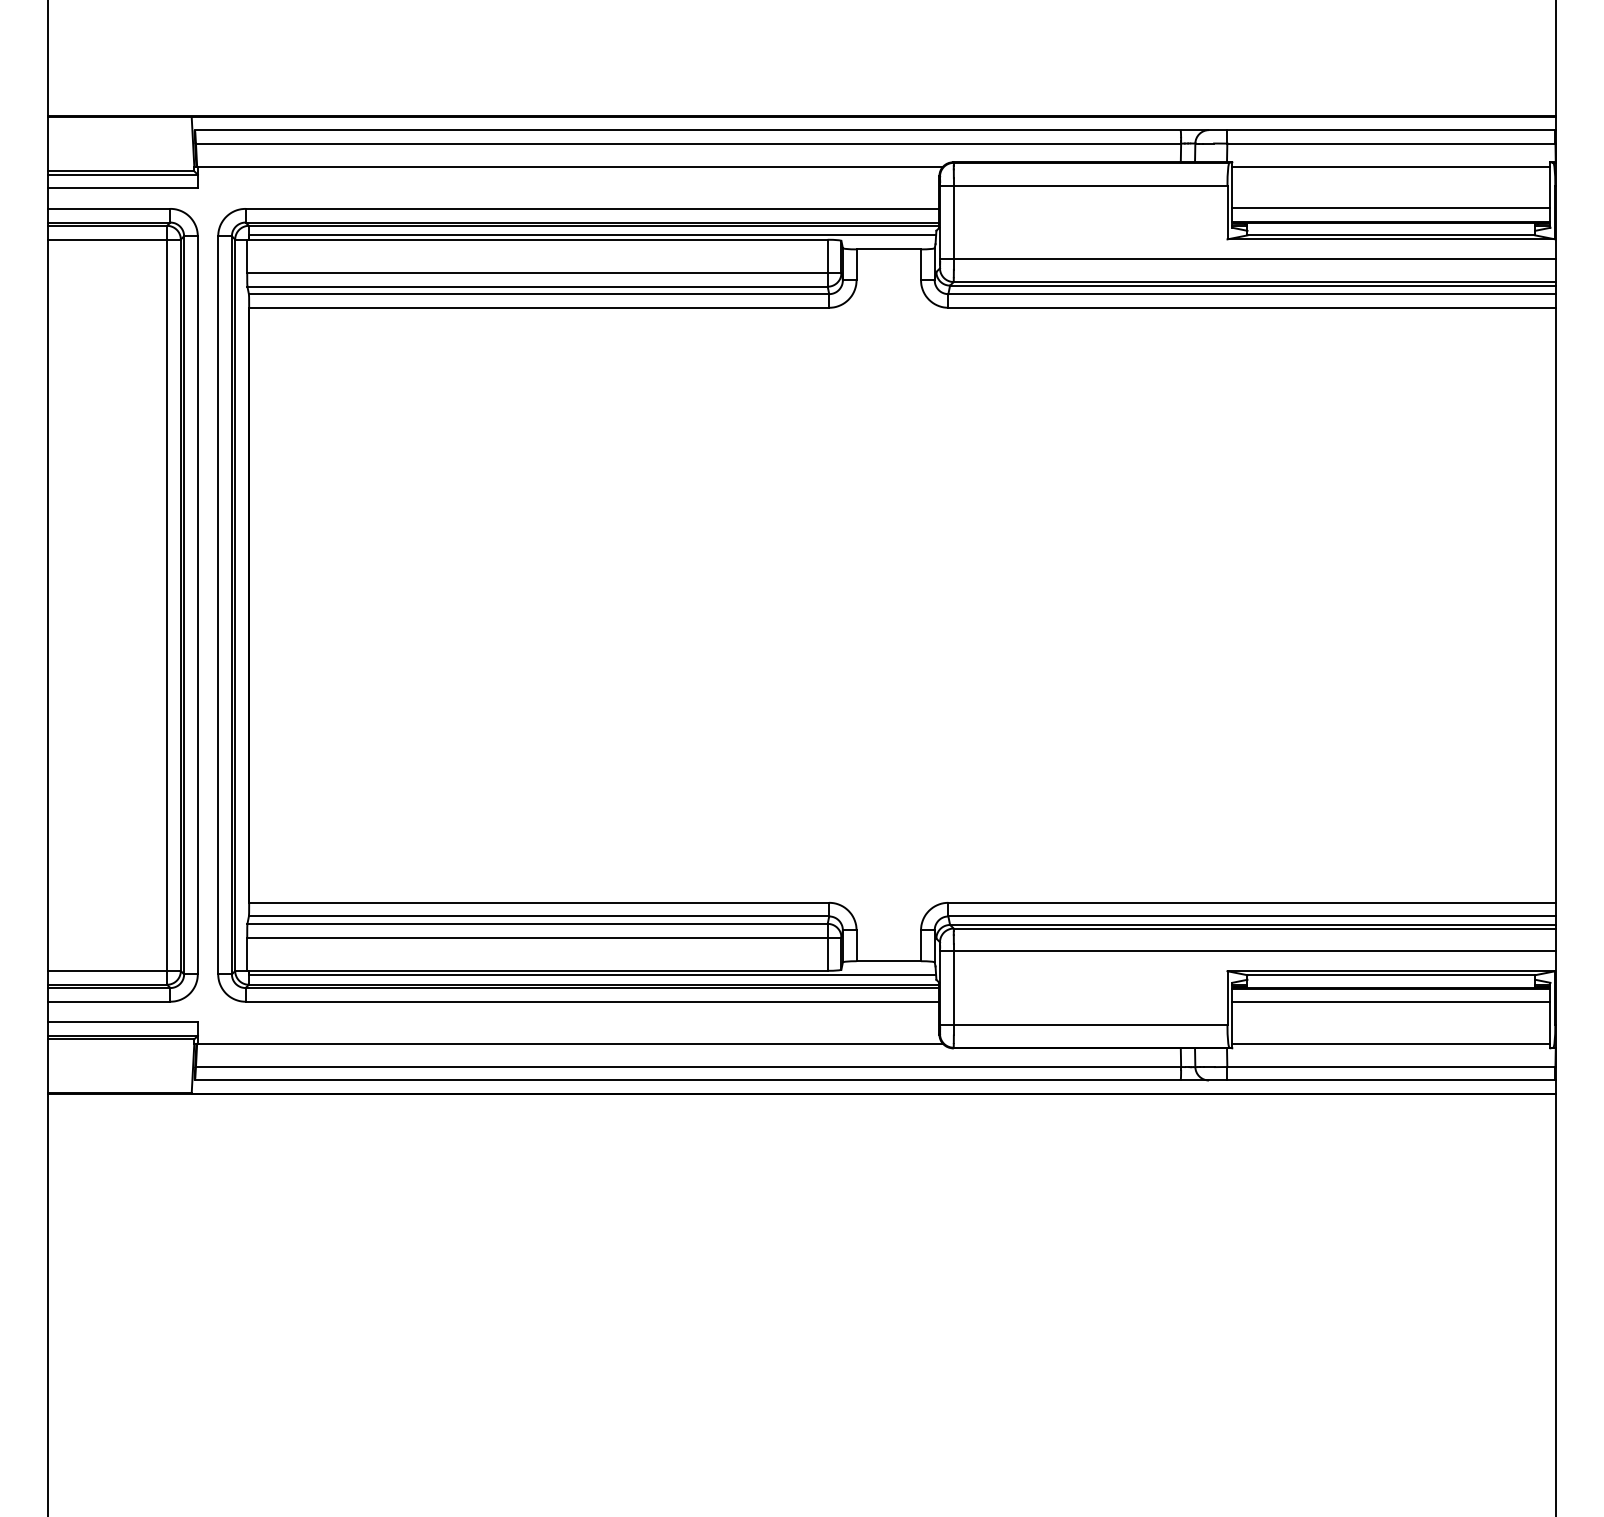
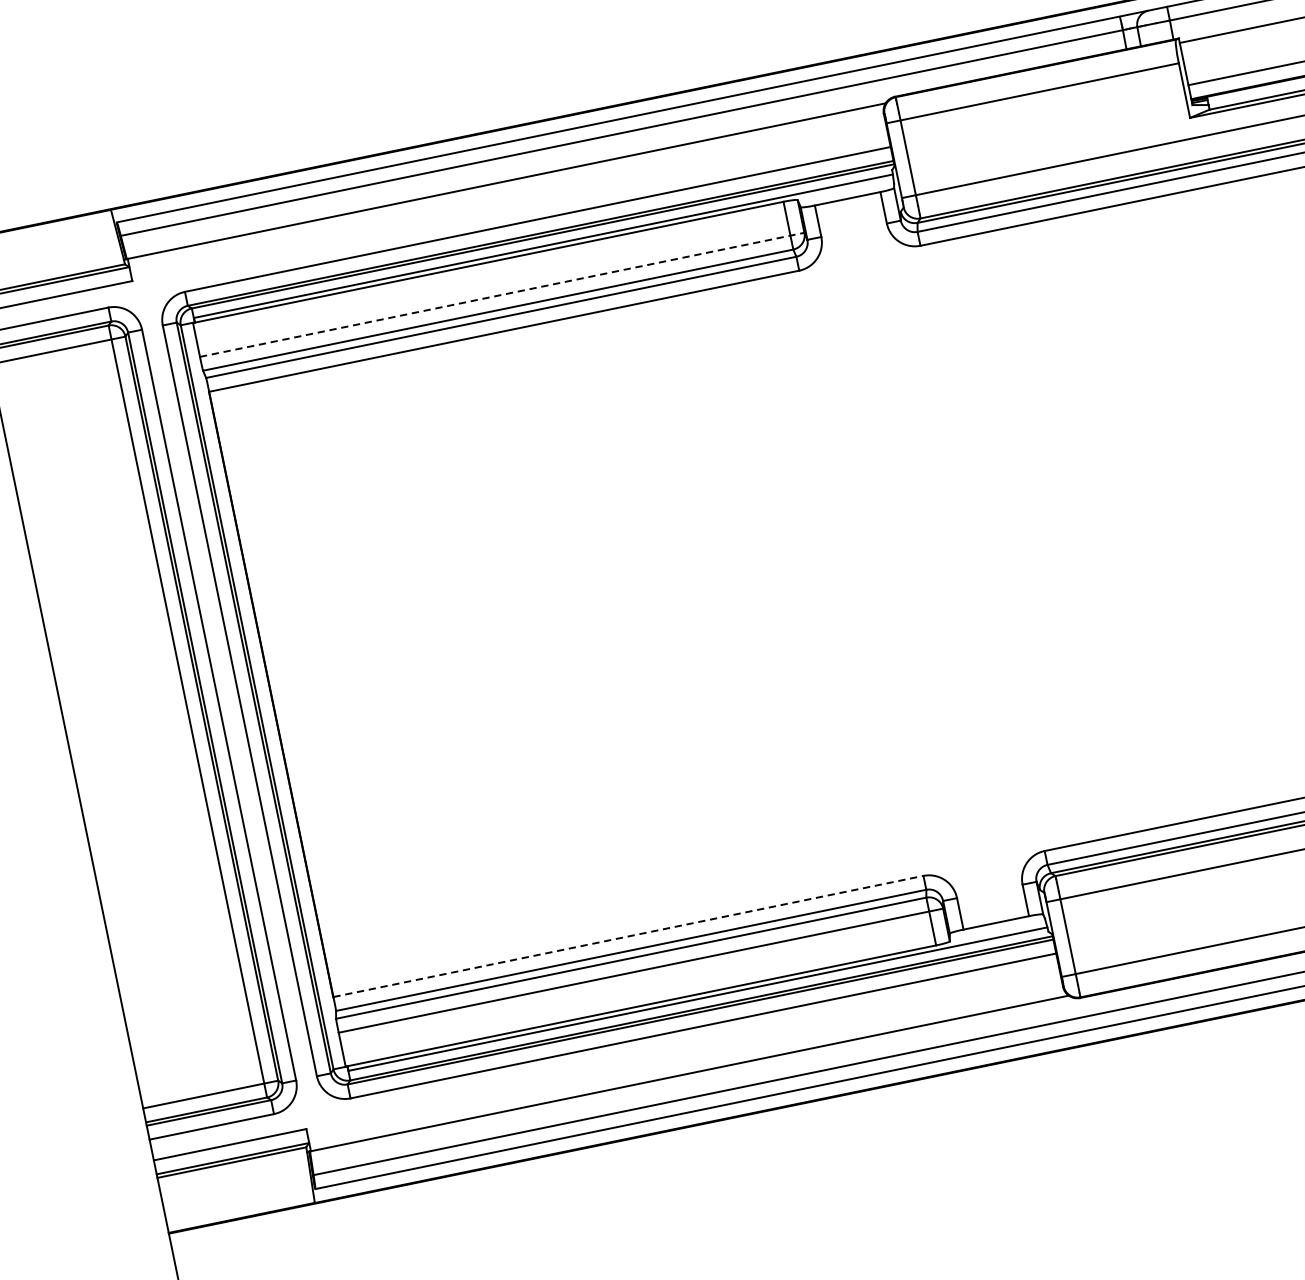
line: (544, 273) -> (502, 295), solid -> dashed
line: (539, 902) -> (628, 936), solid -> dashed

